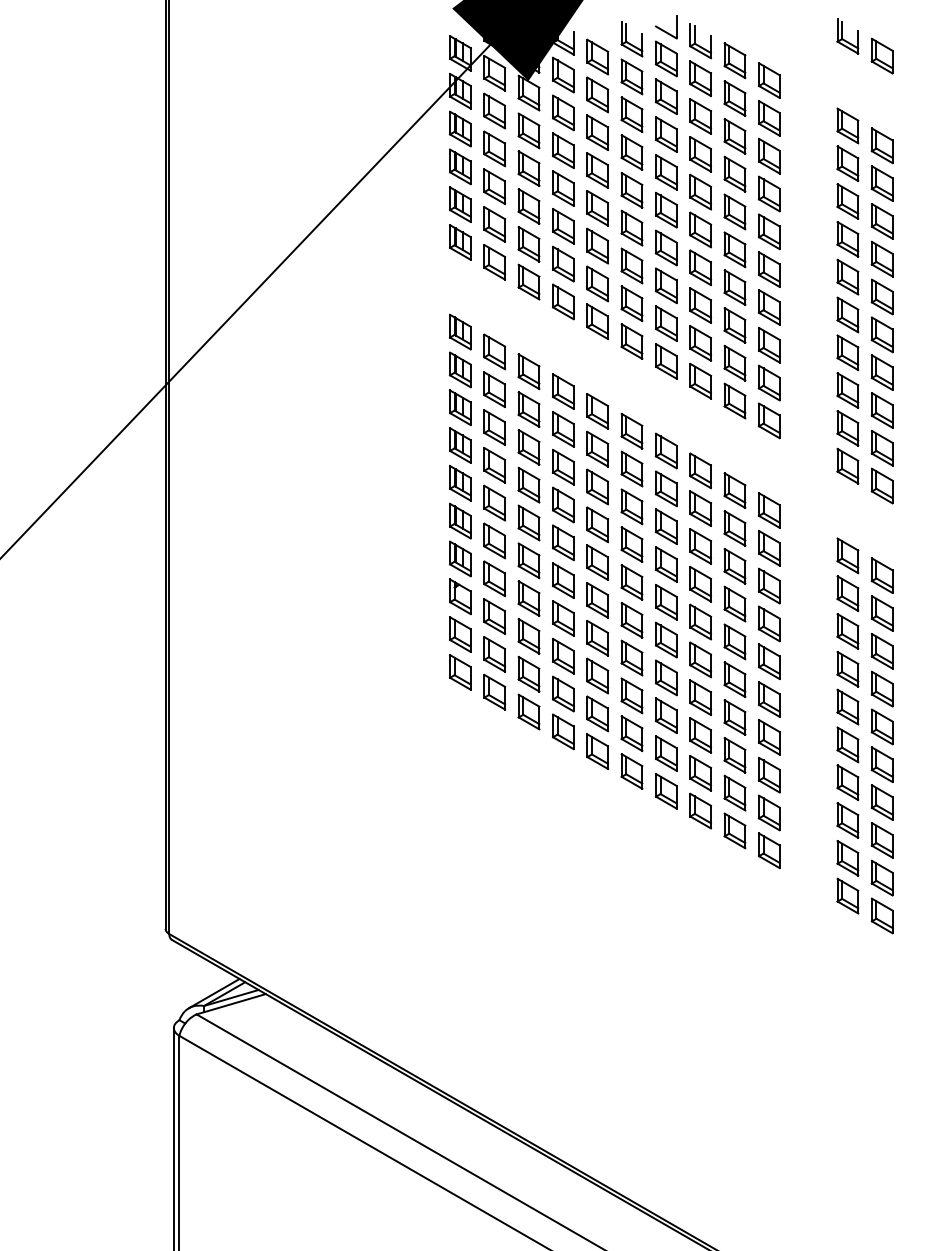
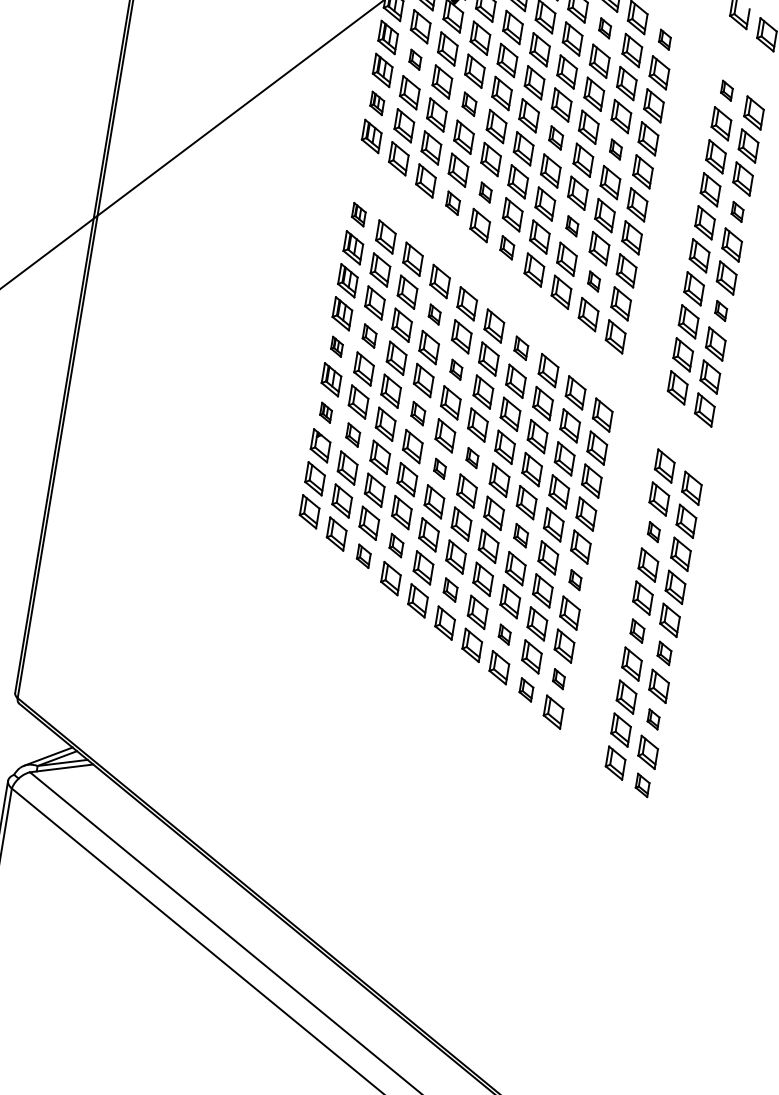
part: (700, 78) -> (605, 28), size x0.6
part: (769, 80) -> (665, 39), size x0.6
part: (847, 125) -> (726, 90), size x0.6
part: (494, 148) -> (415, 59), size x0.6
part: (563, 188) -> (469, 104), size x0.7
part: (460, 204) -> (377, 103), size x0.7
part: (665, 209) -> (555, 137), size x0.7
part: (734, 211) -> (615, 149), size x0.6
part: (881, 258) -> (737, 211), size x0.6
part: (597, 283) -> (485, 192), size x0.6
part: (563, 301) -> (453, 202), size x0.7
part: (700, 305) -> (572, 226), size x0.6
part: (460, 331) -> (359, 214), size x0.7
part: (631, 341) -> (506, 247), size x0.7
part: (734, 362) -> (593, 280), size x0.6
part: (881, 372) -> (720, 310), size x0.6
part: (563, 429) -> (434, 314), size x0.6
part: (665, 450) -> (520, 347), size x0.7
part: (494, 465) -> (369, 336), size x0.7
part: (460, 483) -> (337, 346), size x0.6
part: (597, 486) -> (456, 369), size x0.6
part: (563, 542) -> (418, 413), size x0.7
part: (460, 558) -> (326, 412), size x0.6
part: (494, 578) -> (353, 434), size x0.7
part: (631, 582) -> (472, 458), size x0.6
part: (597, 600) -> (439, 468), size x0.6
part: (847, 631) -> (653, 532), size x0.6
part: (700, 659) -> (521, 535), size x0.7
part: (563, 693) -> (396, 545), size x0.7
part: (769, 699) -> (575, 580), size x0.6
part: (528, 711) -> (363, 555), size x0.7
part: (631, 733) -> (450, 589), size x0.7
part: (847, 744) -> (637, 630), size x0.7
part: (881, 764) -> (663, 653), size x0.7
part: (700, 773) -> (504, 634), size x0.6
part: (768, 812) -> (558, 678), size x0.6
part: (734, 830) -> (526, 689), size x0.7
part: (881, 840) -> (652, 719), size x0.6
part: (881, 915) -> (642, 784), size x0.7

